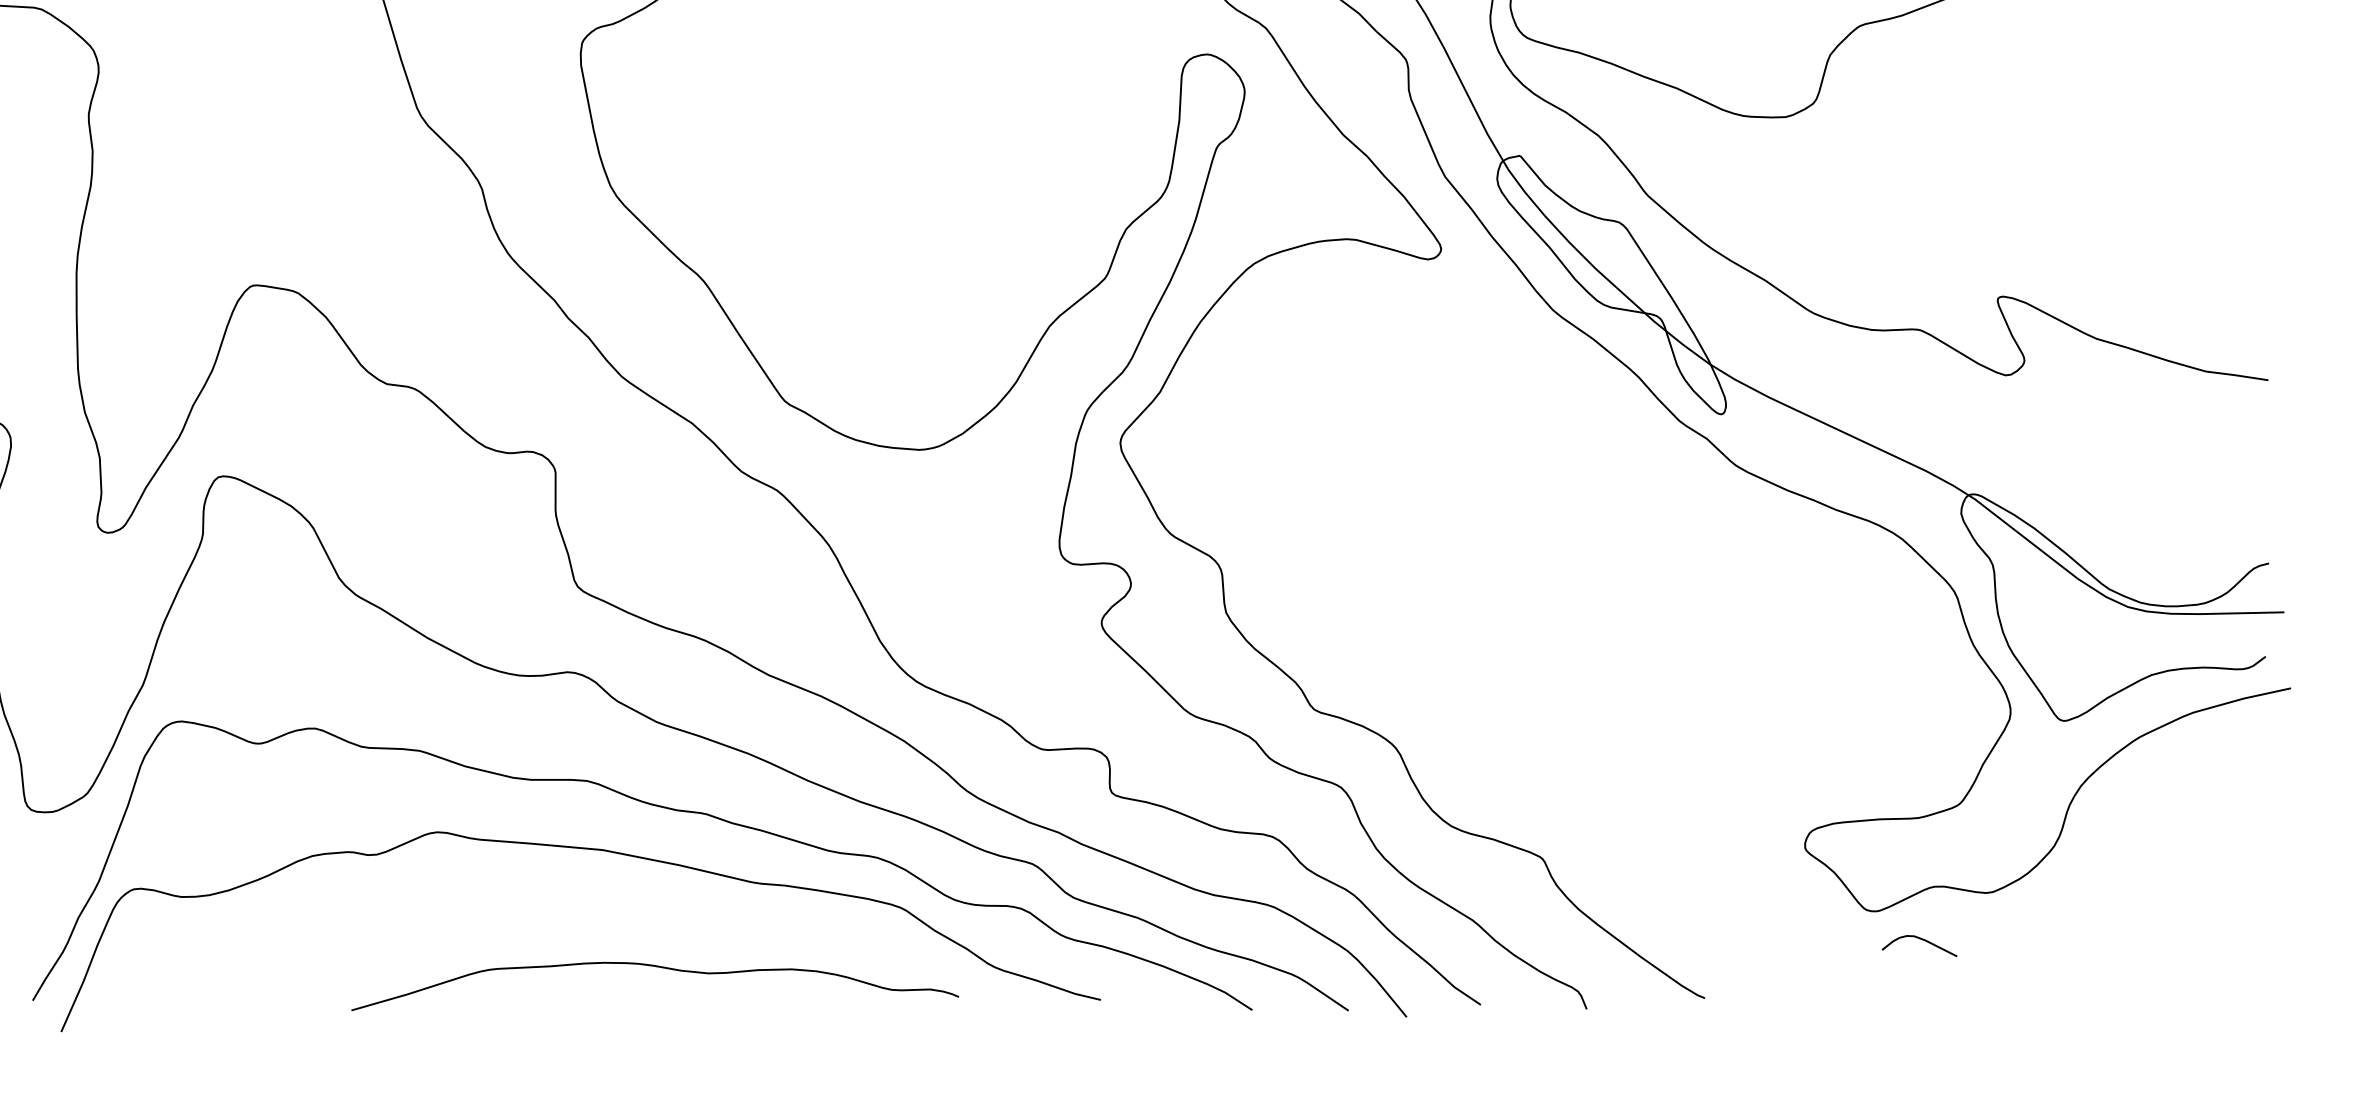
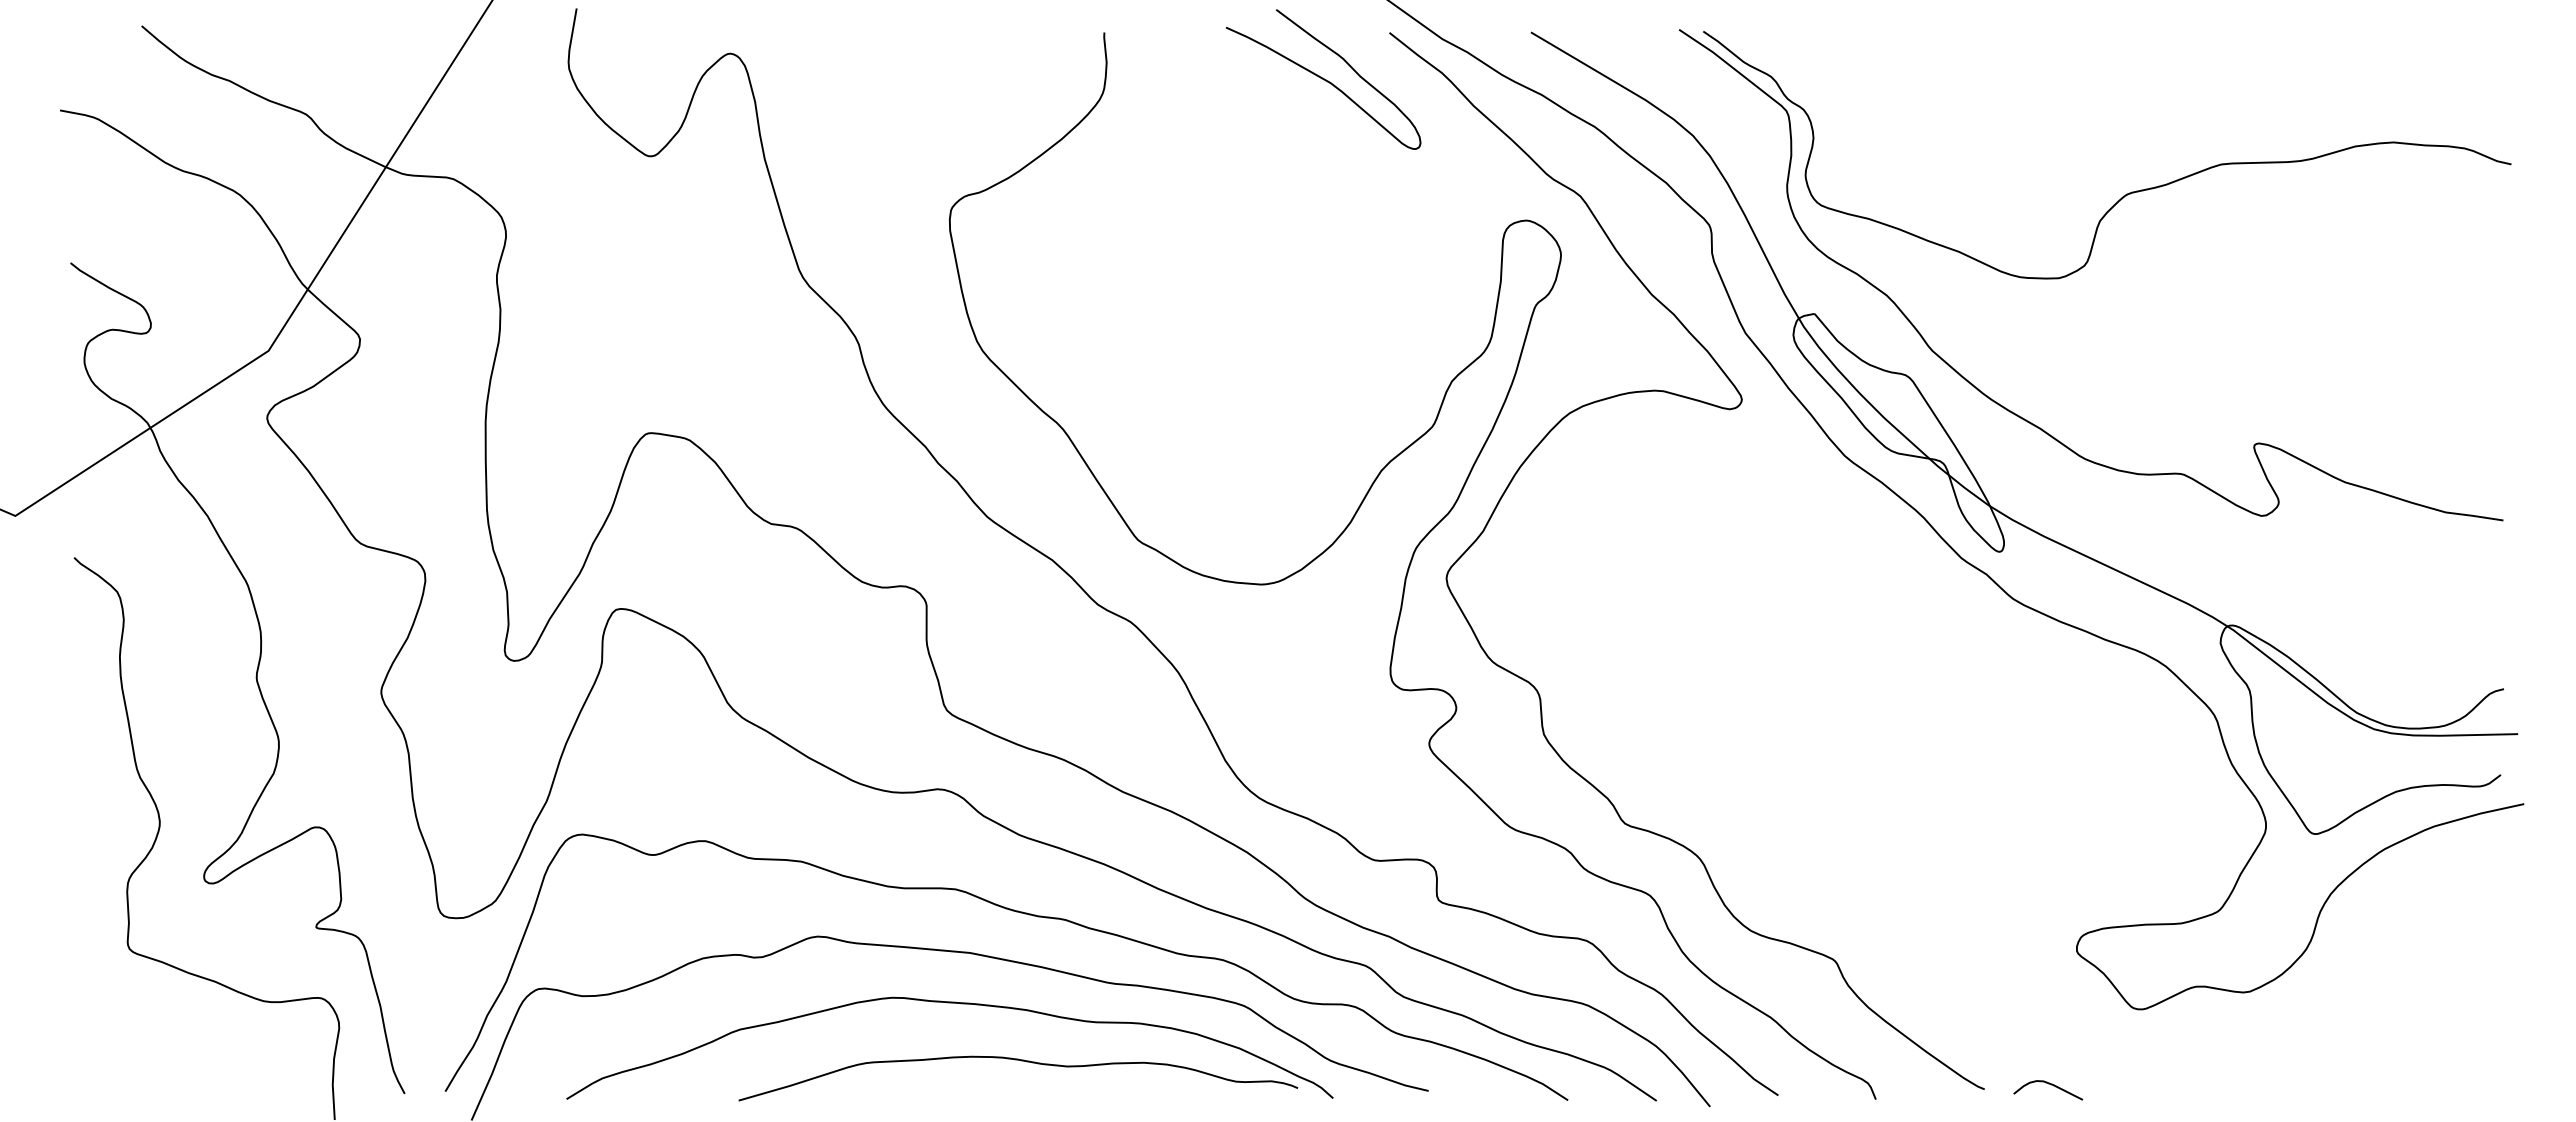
curve: (580, 904) -> (949, 1003), added
curve: (1923, 940) -> (2051, 1085), moved

